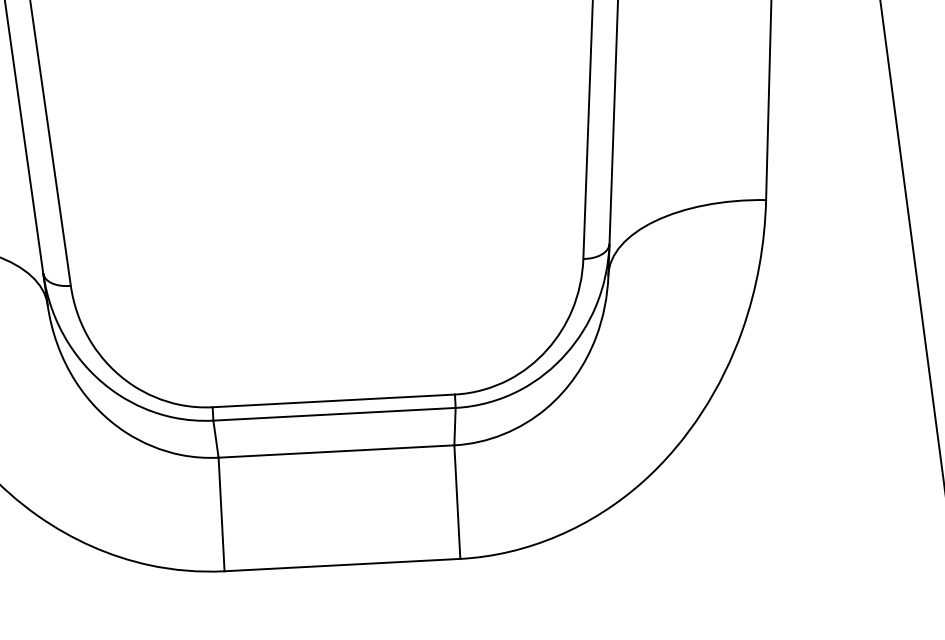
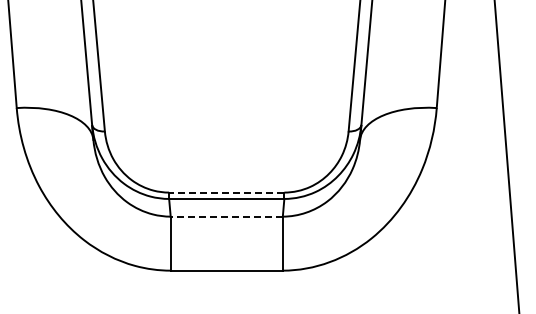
line: (333, 400) -> (226, 192), solid -> dashed
line: (335, 451) -> (226, 216), solid -> dashed

